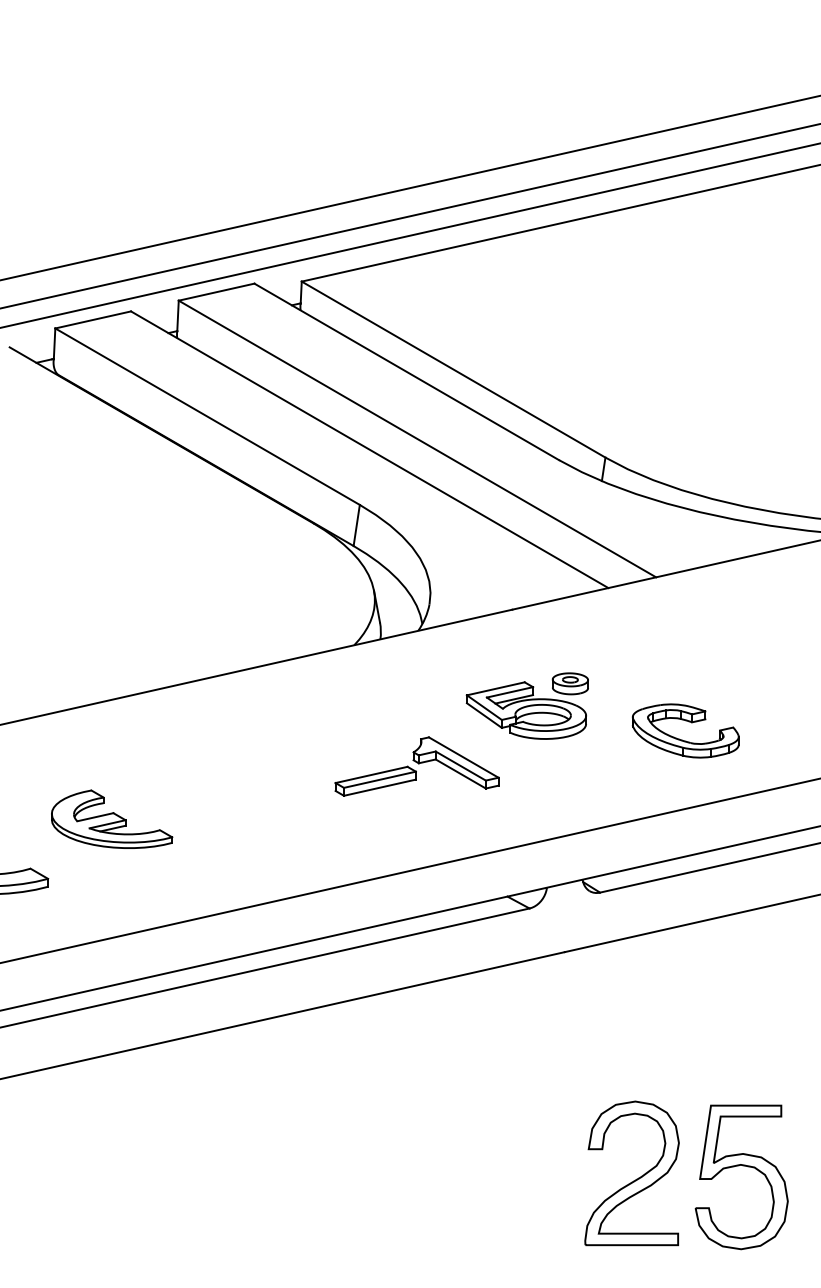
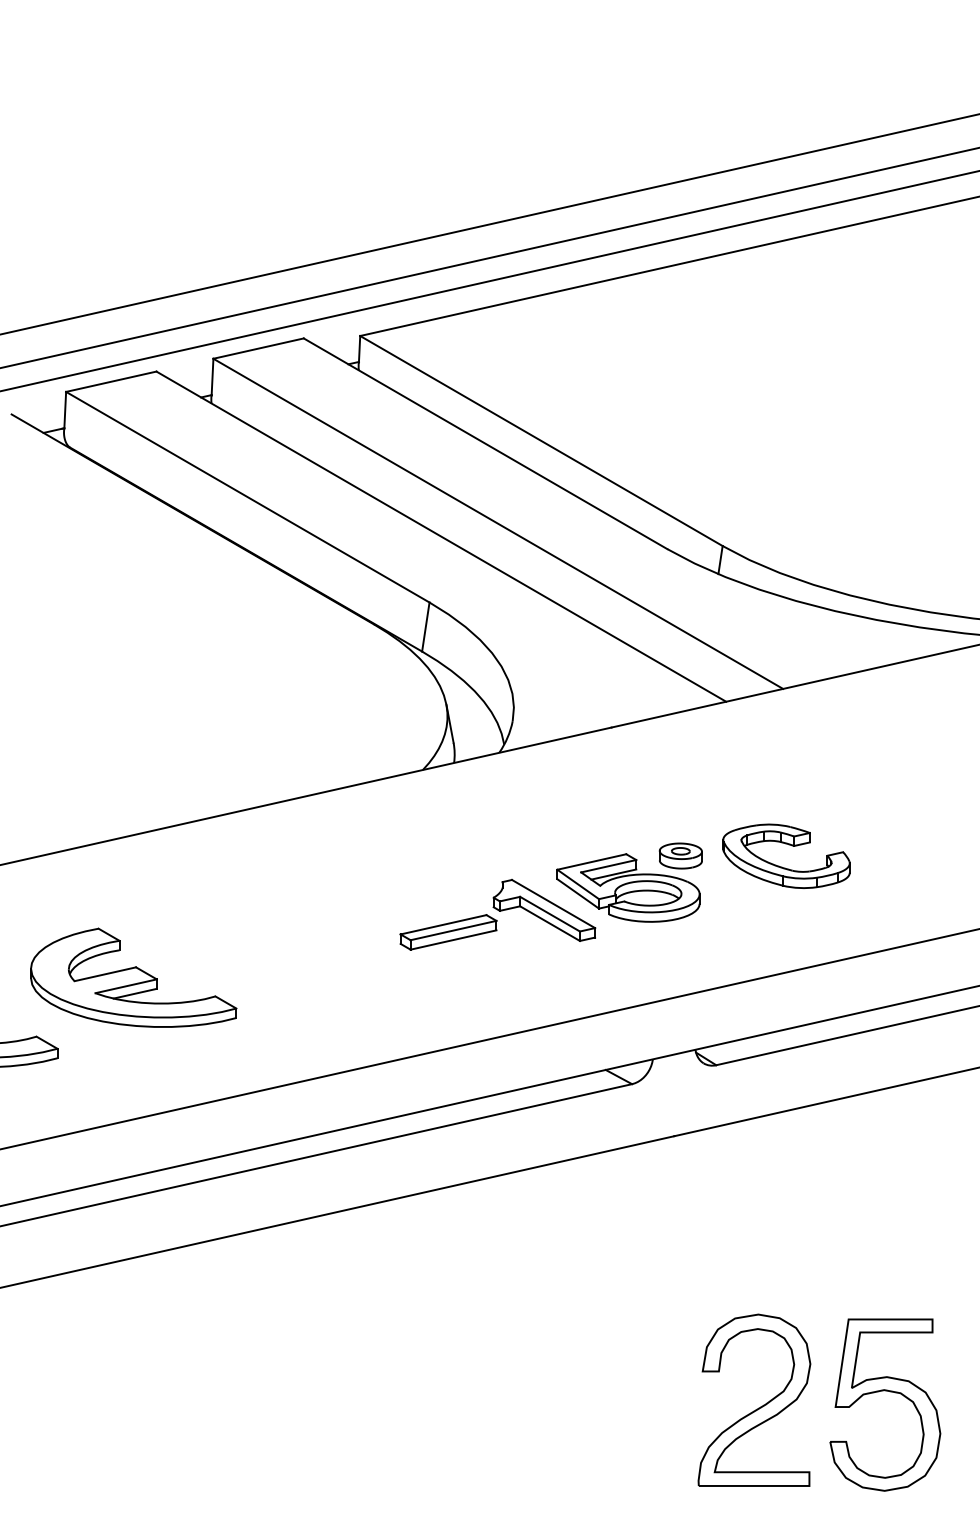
part: (527, 706) -> (629, 882), moved
part: (687, 721) -> (788, 845), moved
part: (111, 819) -> (133, 977), size x1.43

